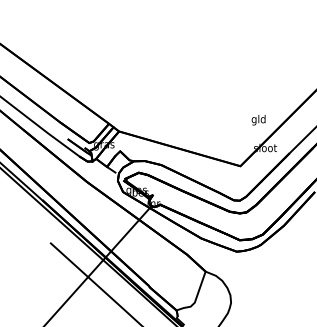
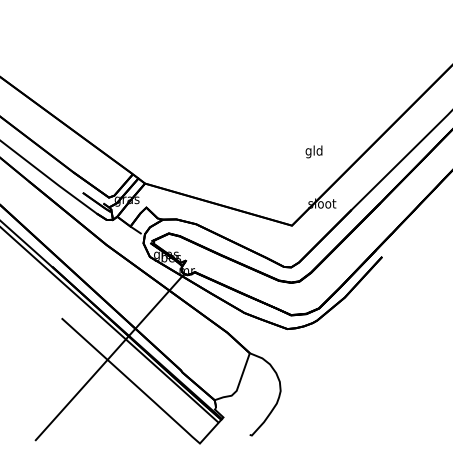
text: (258, 119) -> (313, 151), moved

